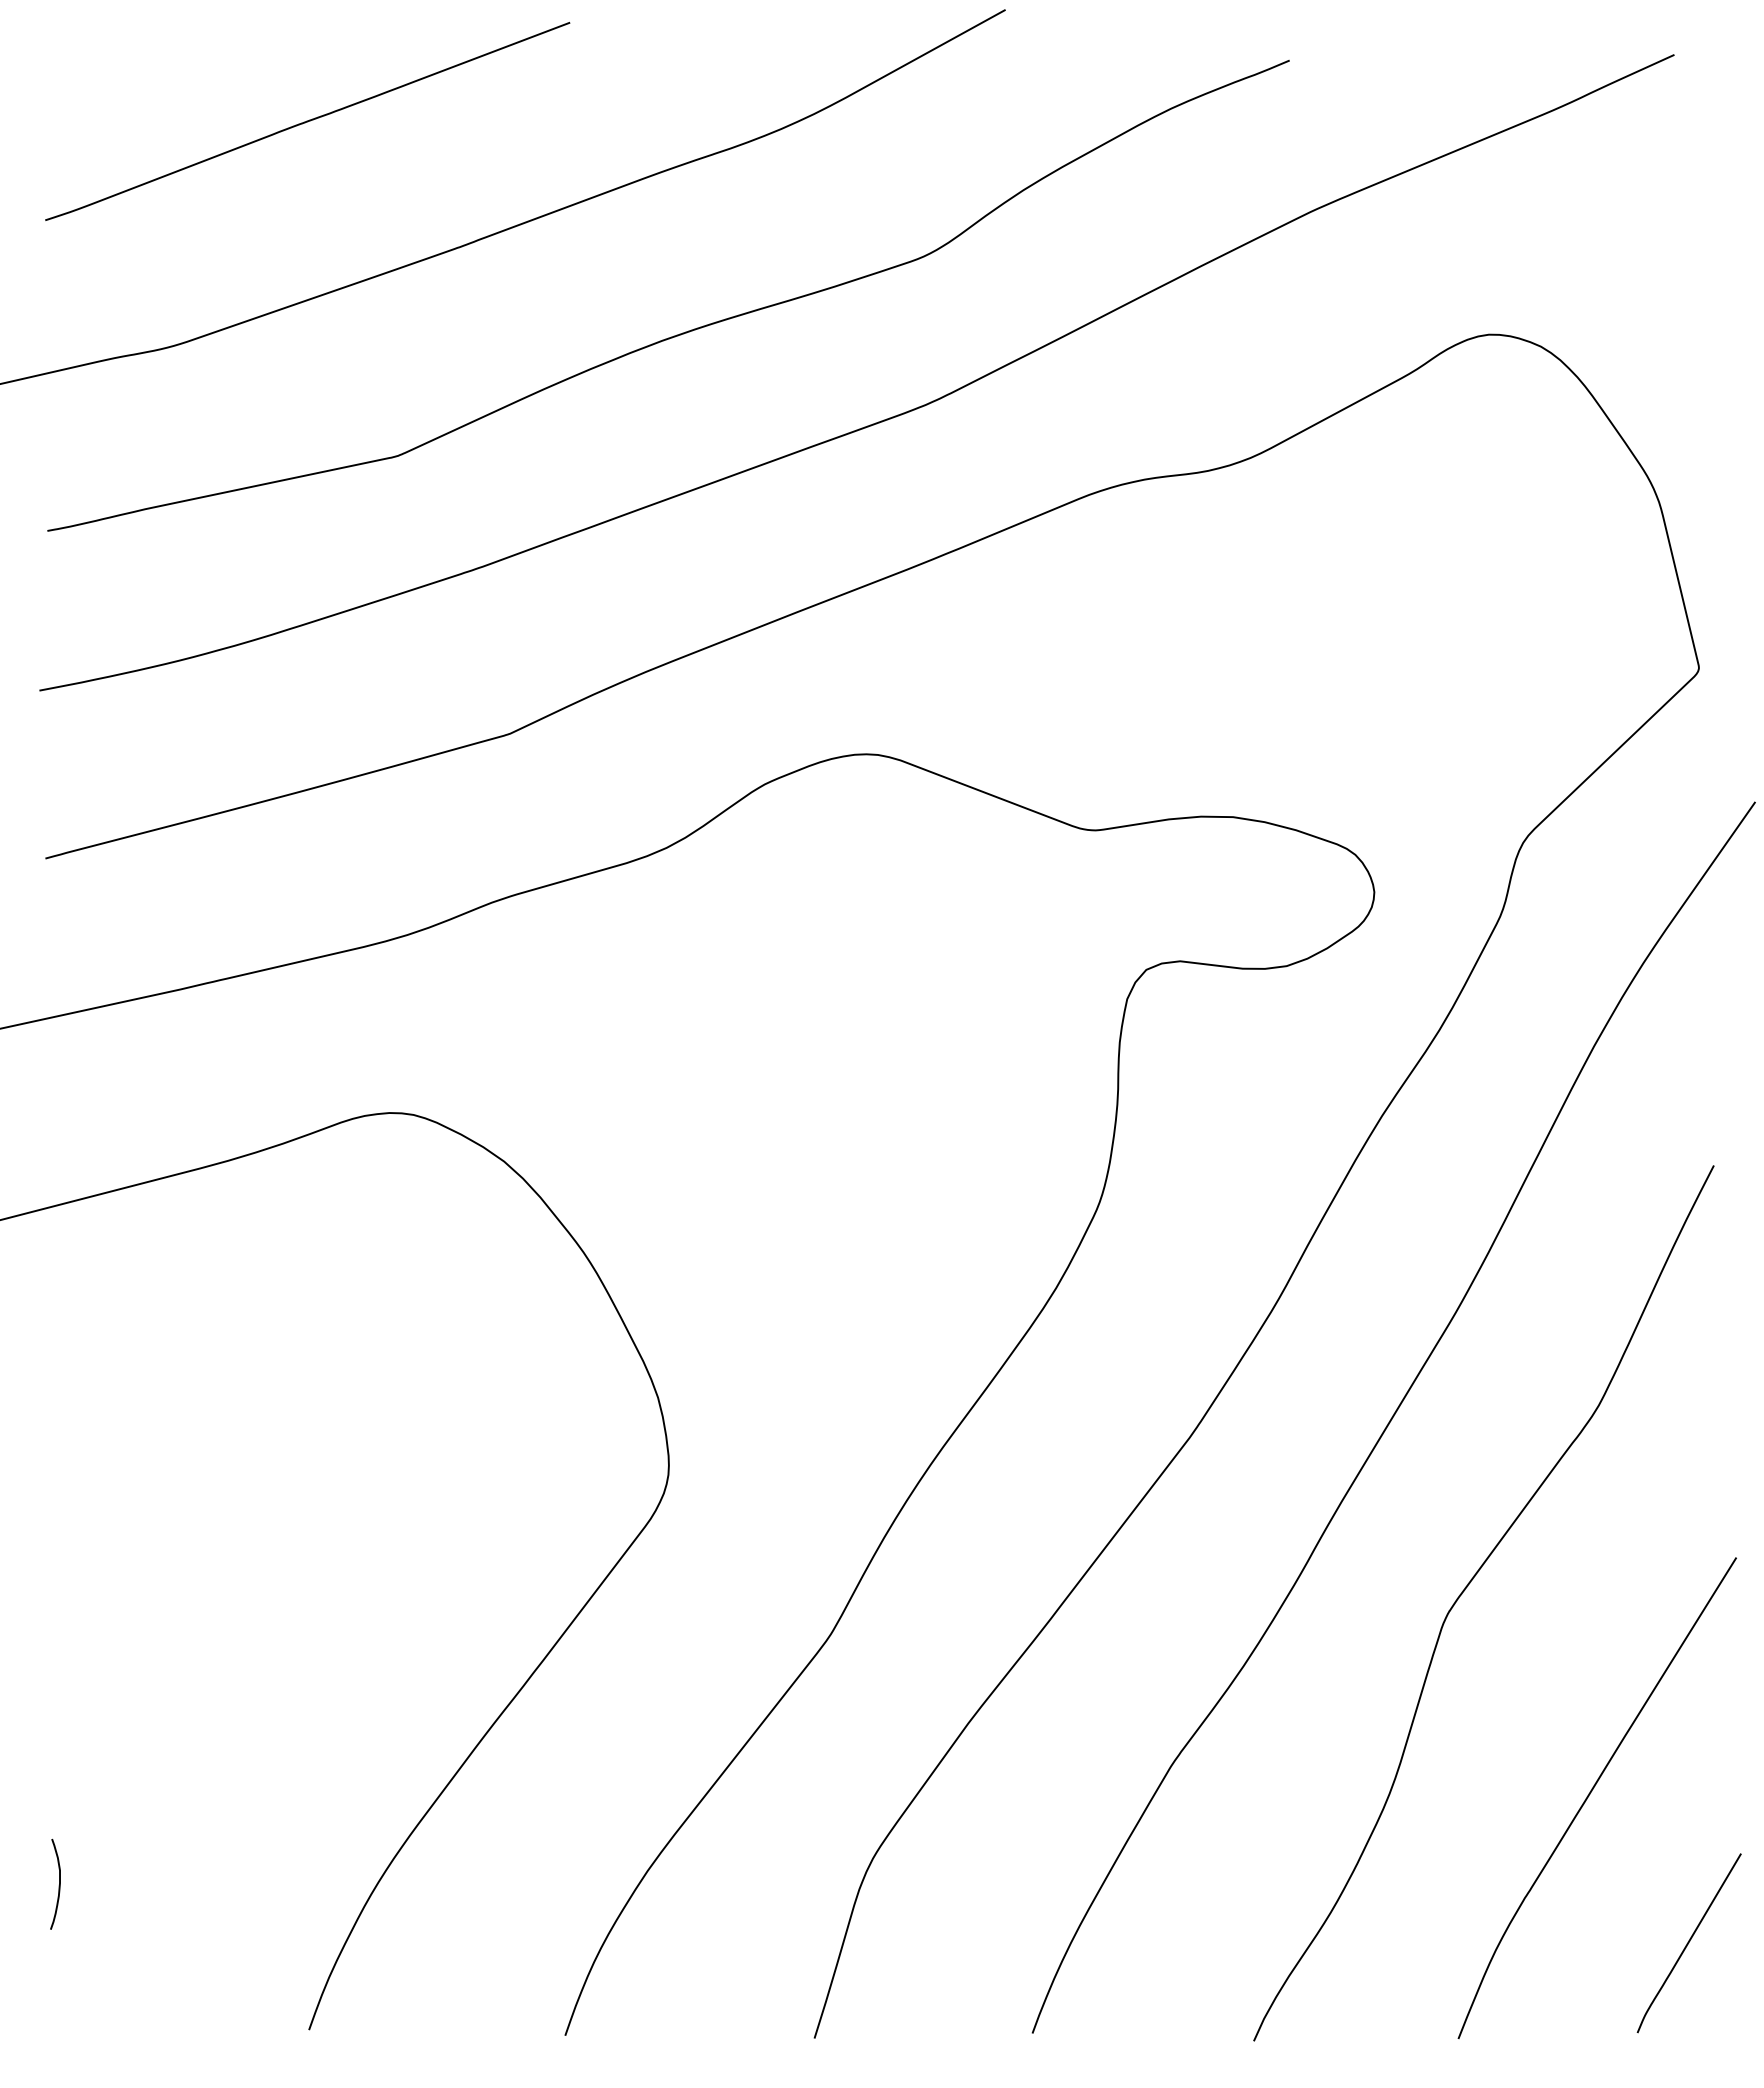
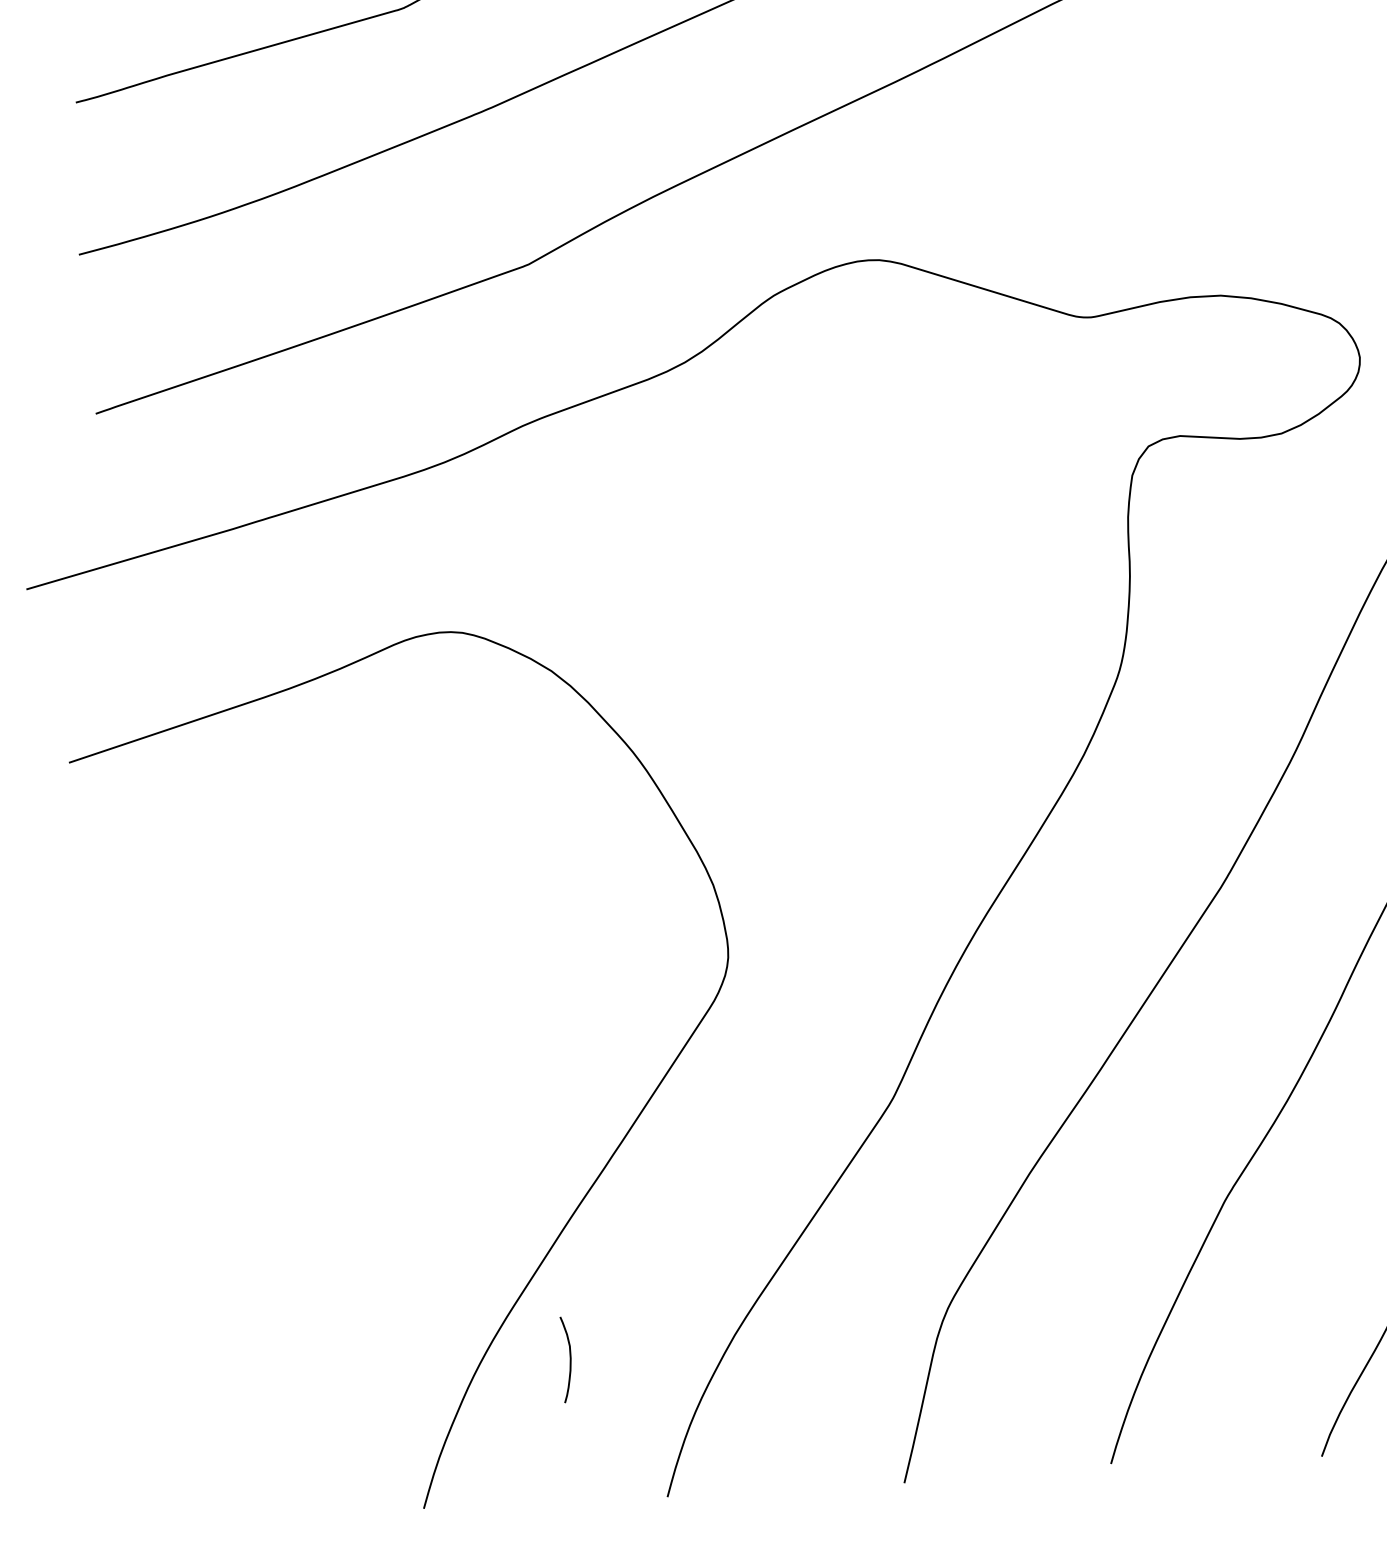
curve: (58, 1885) -> (569, 1360), moved

